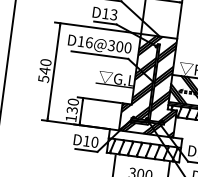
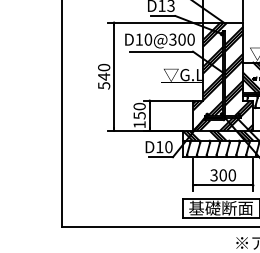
text: (89, 42) -> (148, 39), D16@300 -> D10@300
text: (71, 110) -> (138, 115), 130 -> 150
hatch: (141, 137) -> (218, 135), added

